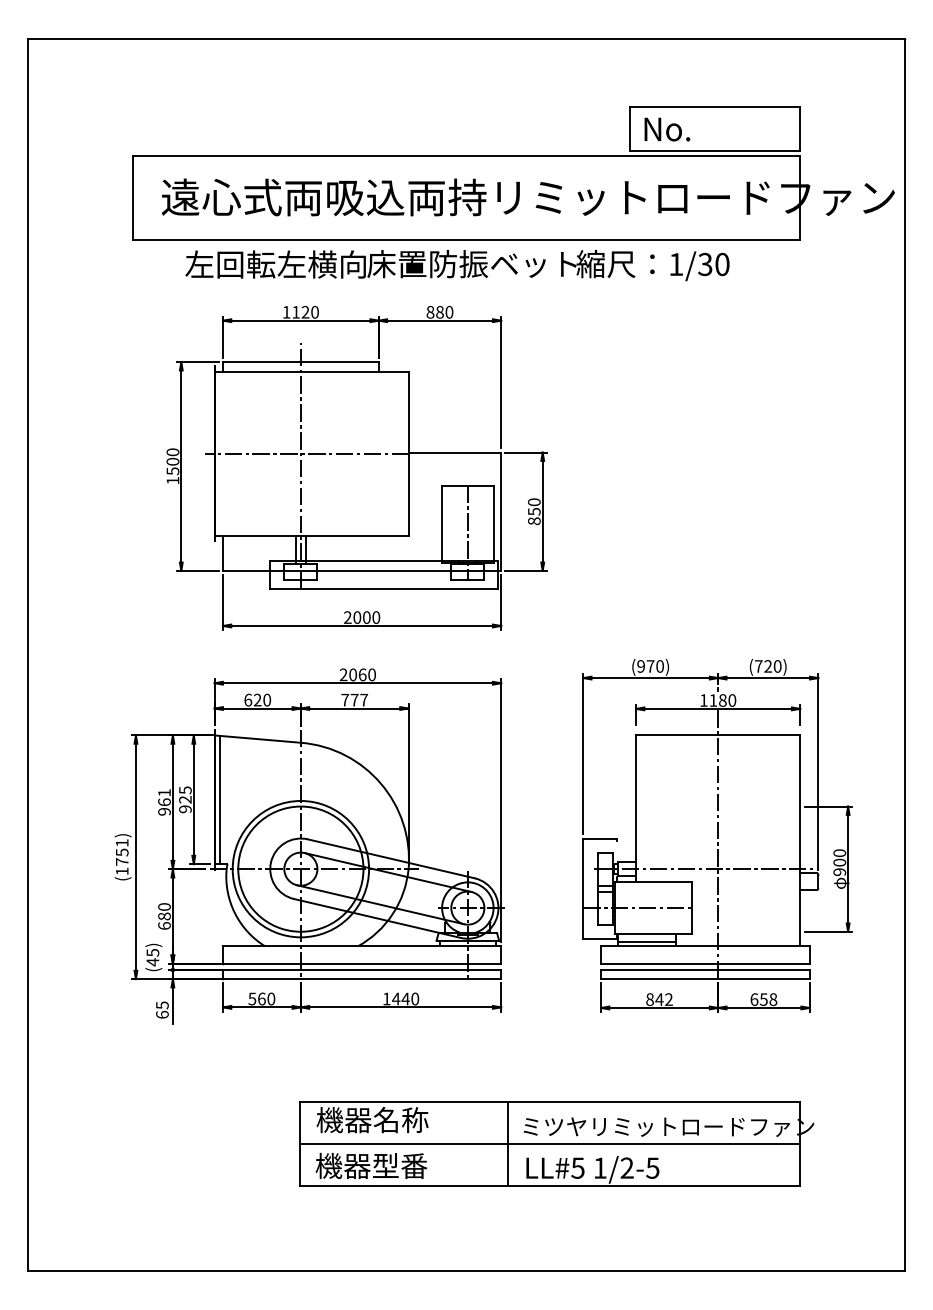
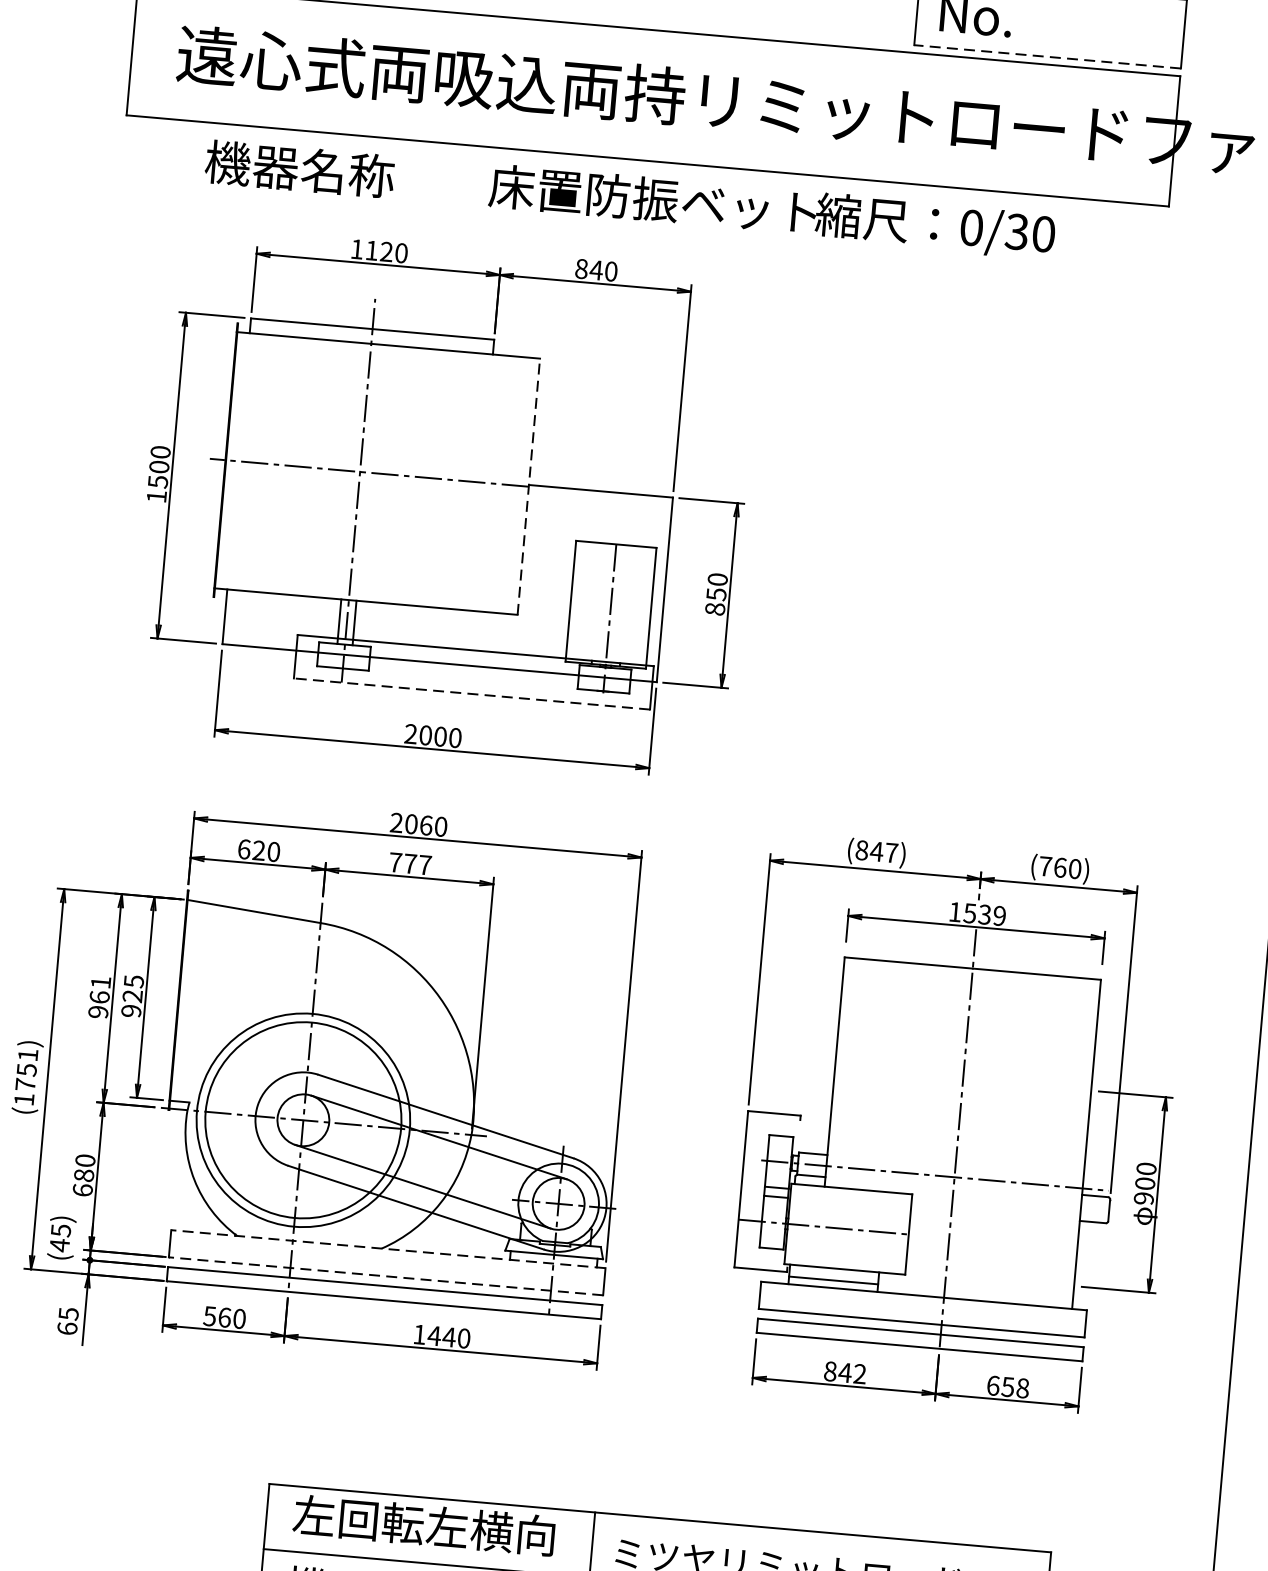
line: (714, 151) -> (1046, 56), solid -> dashed
text: (275, 264) -> (346, 173), 左回転左横向 -> 機器名称
text: (676, 264) -> (972, 227), 1/30 -> 0/30
text: (439, 312) -> (595, 270), 880 -> 840
line: (409, 453) -> (529, 486), solid -> dashed
line: (383, 588) -> (470, 693), solid -> dashed
text: (650, 666) -> (876, 851), (970) -> (847)
text: (768, 666) -> (1060, 867), (720) -> (760)
text: (722, 700) -> (984, 914), 1180 -> 1539
line: (220, 799) -> (187, 1000), removed
line: (361, 946) -> (387, 1249), solid -> dashed
line: (361, 963) -> (385, 1275), solid -> dashed
text: (399, 1120) -> (422, 1525), 機器名称 -> 左回転左横向

